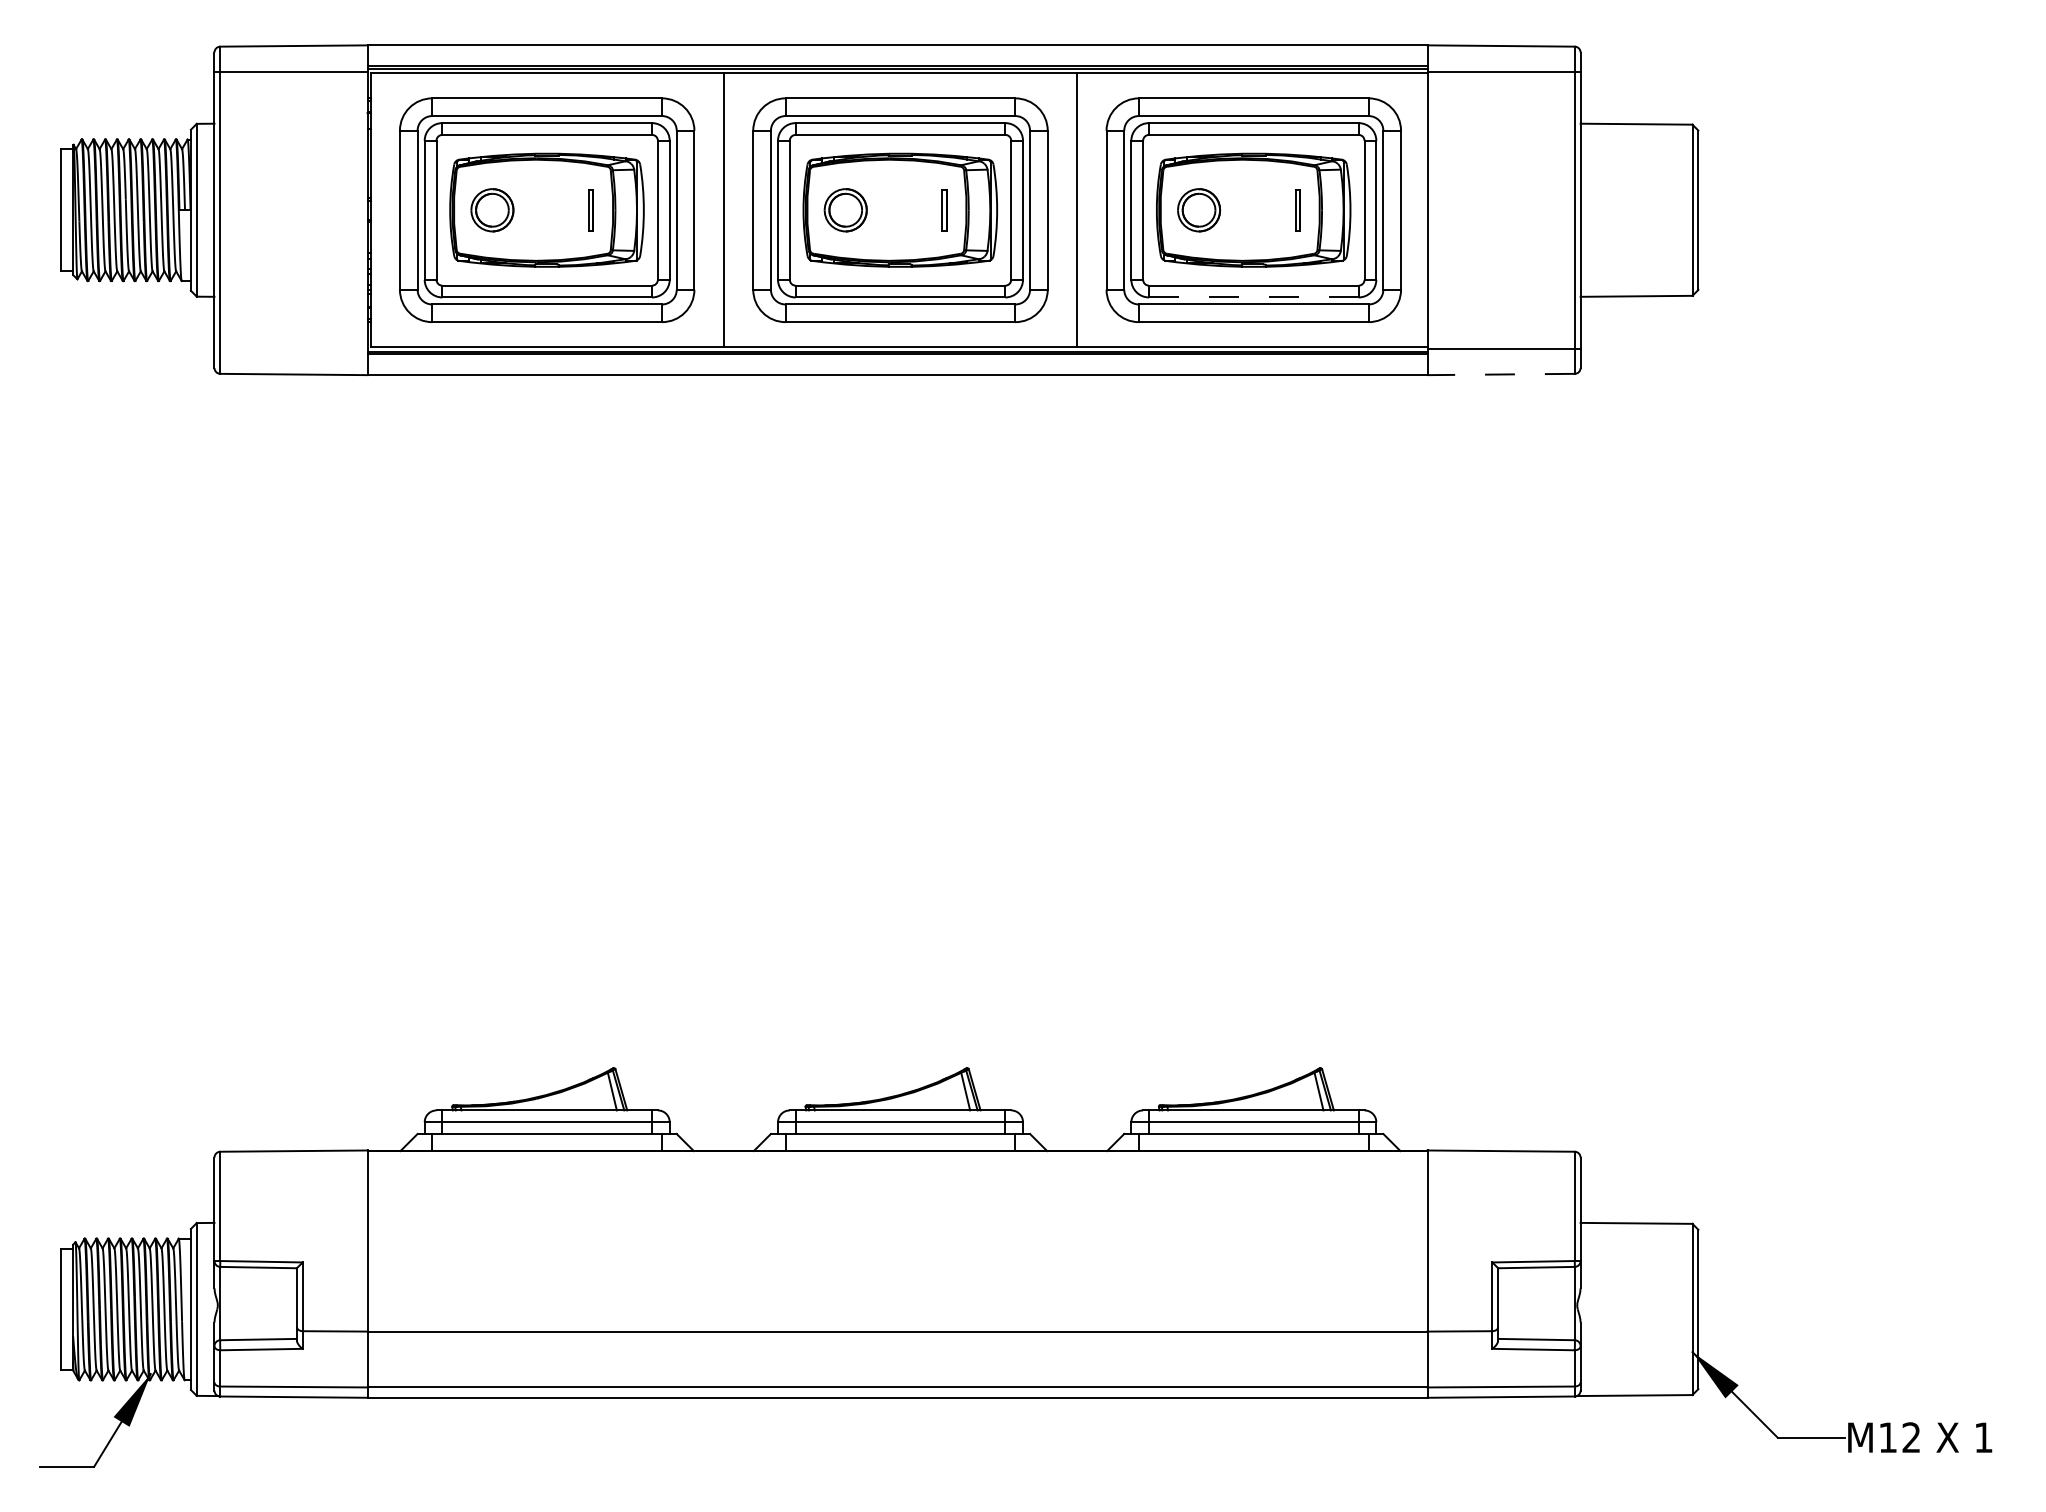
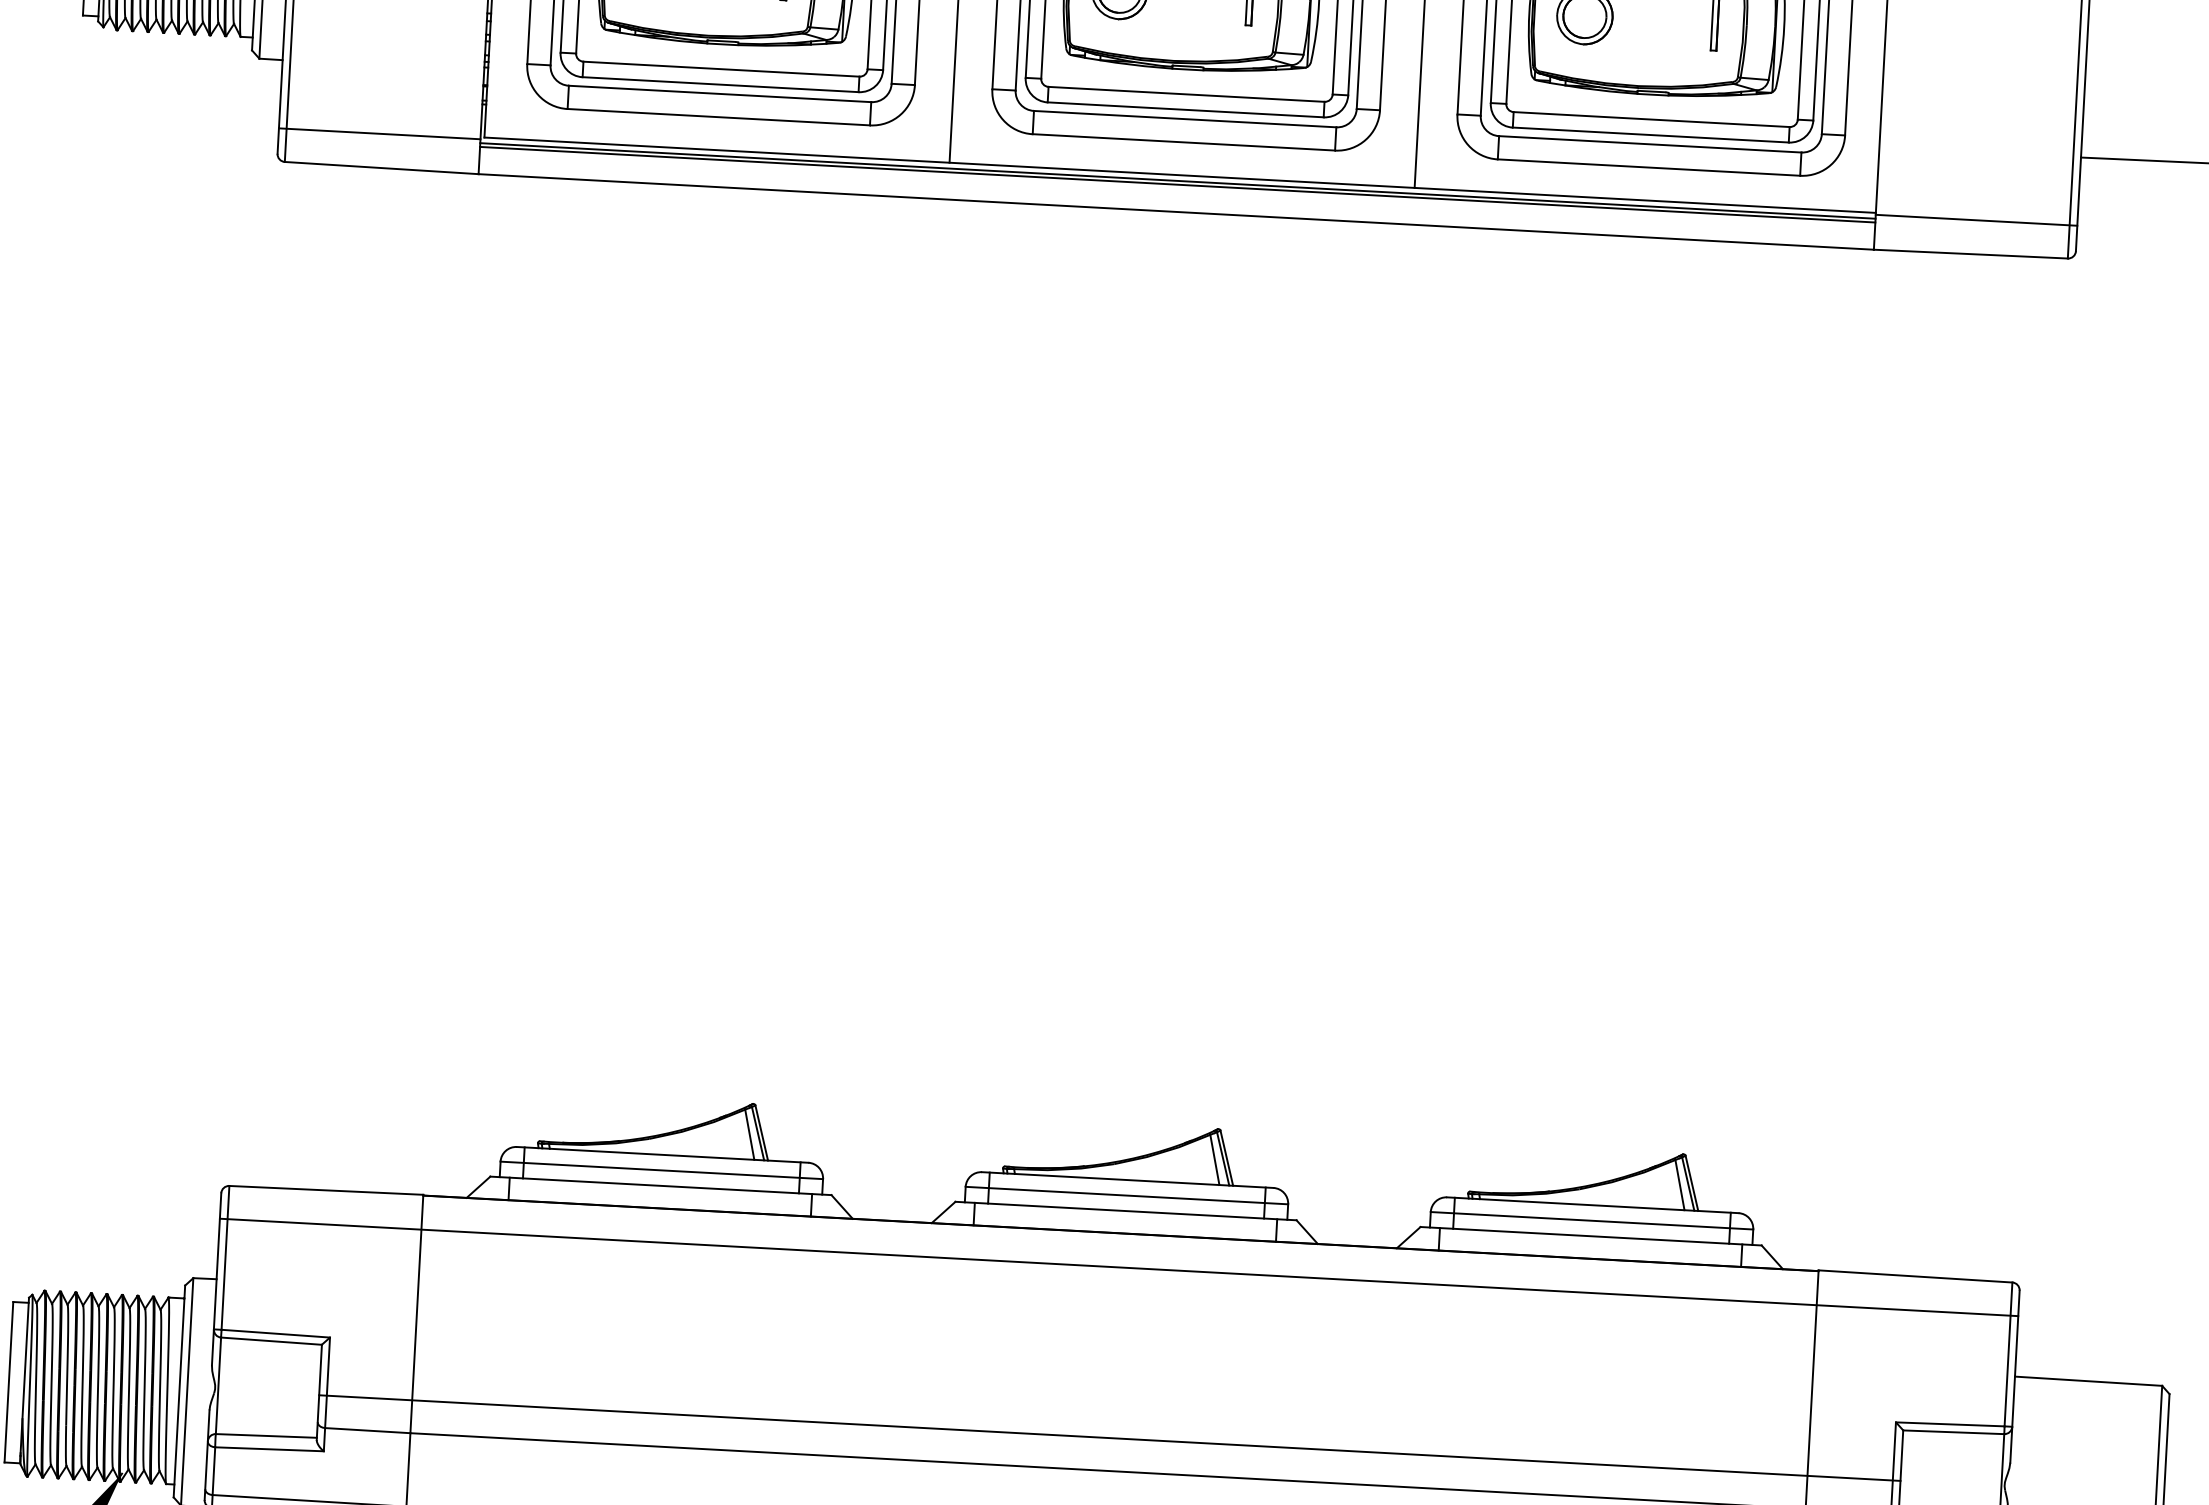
line: (1253, 297) -> (1650, 135), dashed -> solid
line: (290, 348) -> (379, 133), added
line: (1501, 374) -> (1971, 254), dashed -> solid
line: (897, 1176) -> (1119, 1266), added
line: (897, 1306) -> (1109, 1437), added

